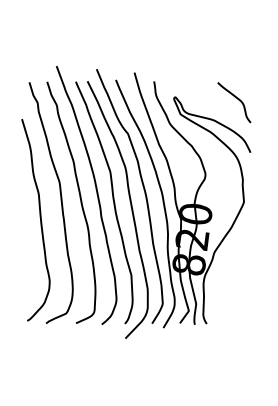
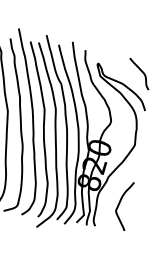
curve: (236, 286) -> (120, 203), added

